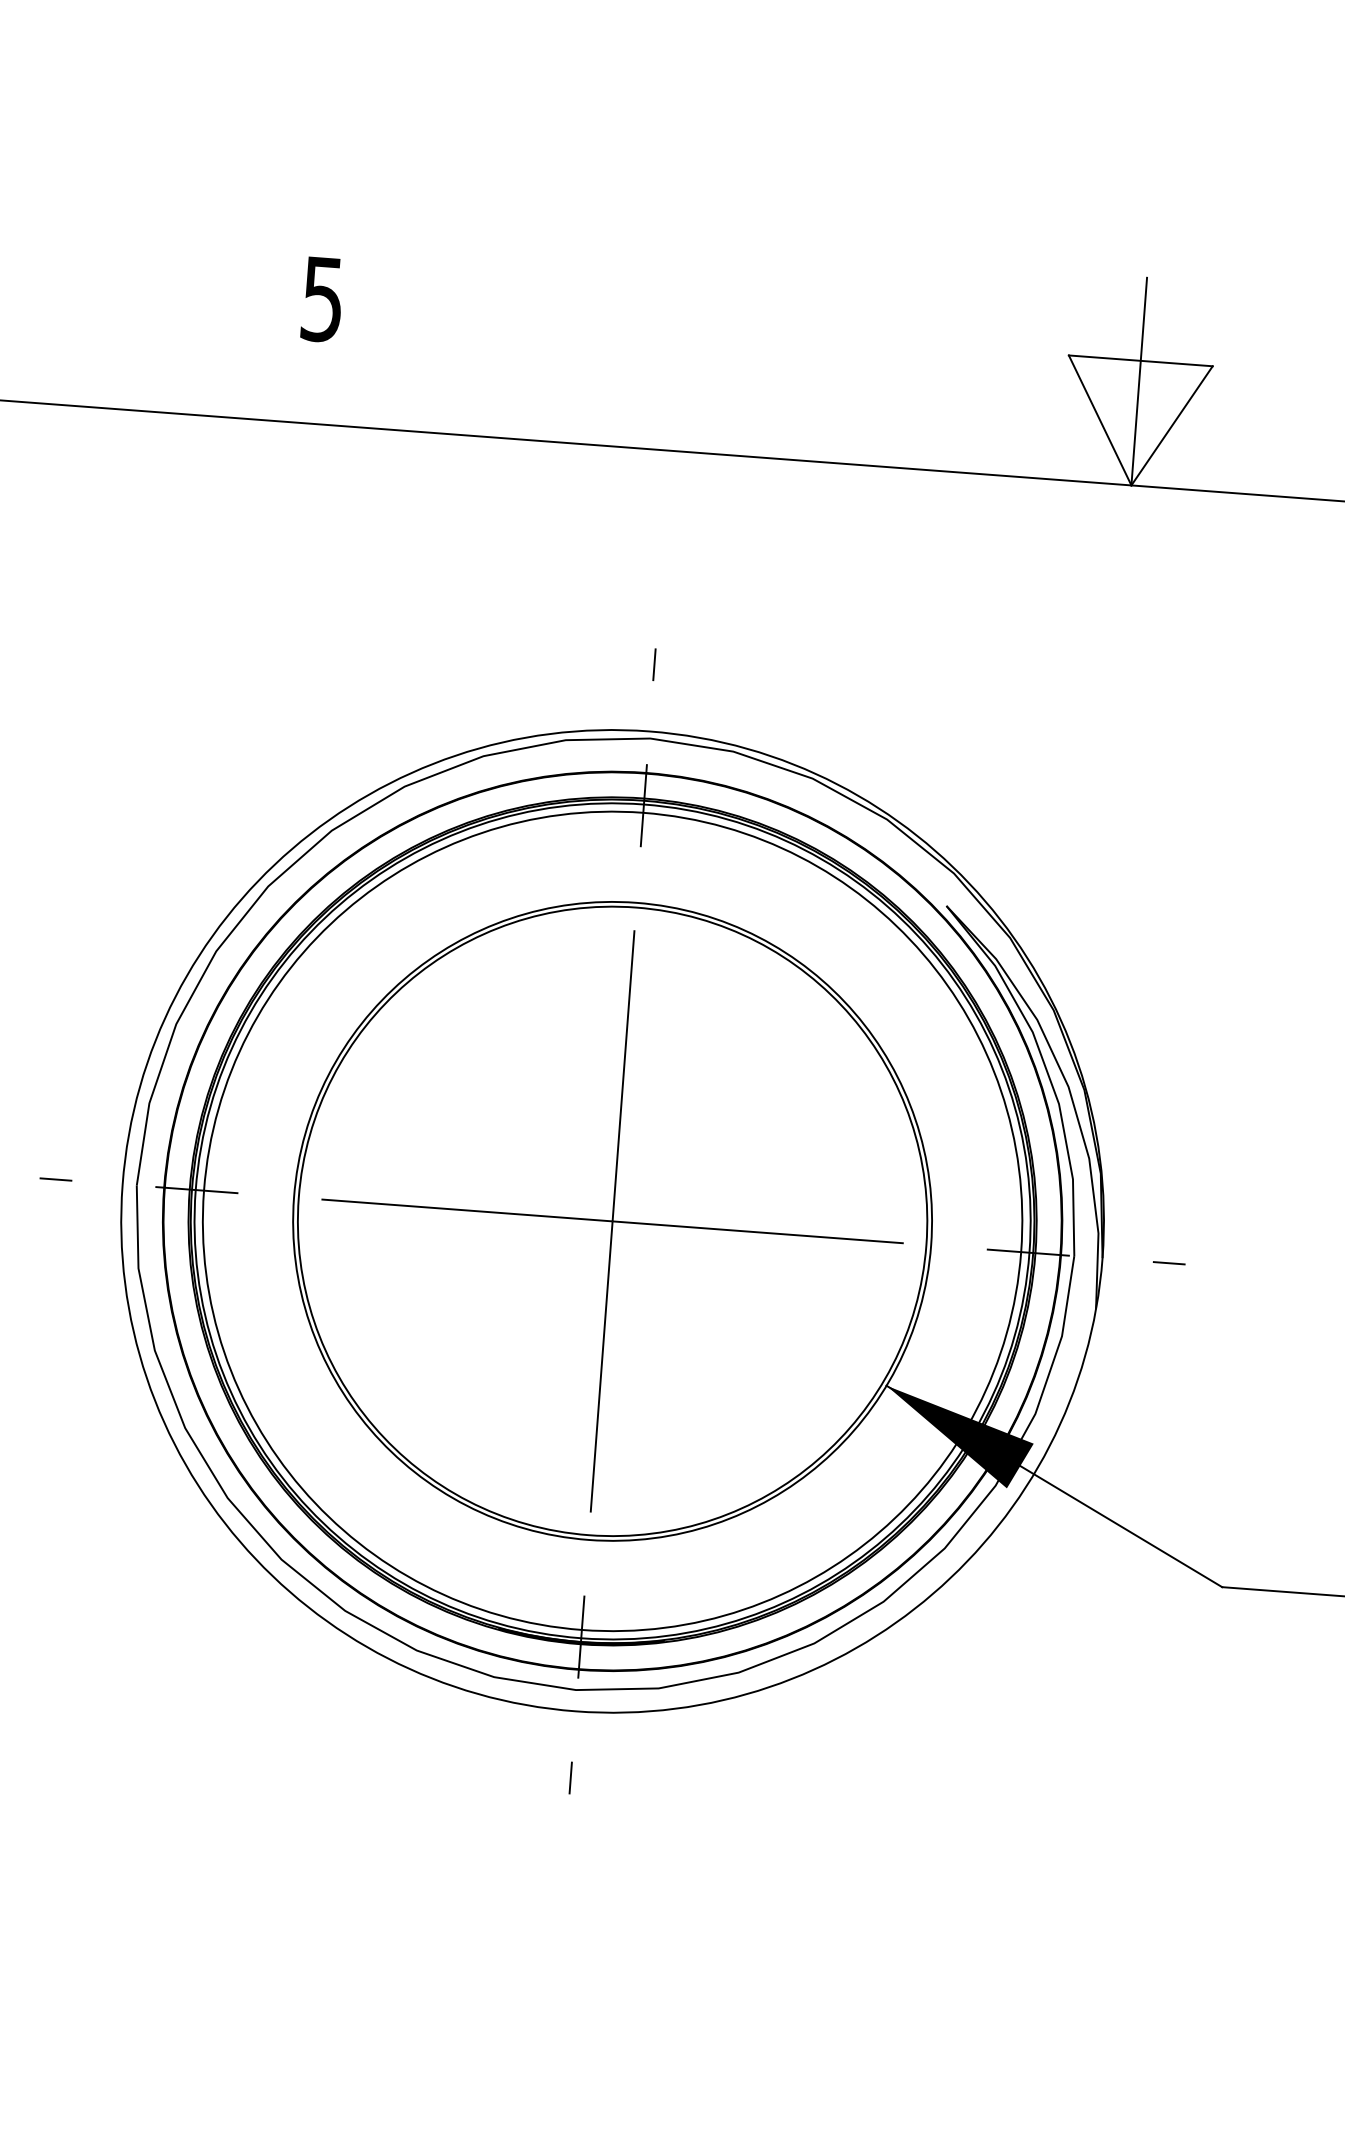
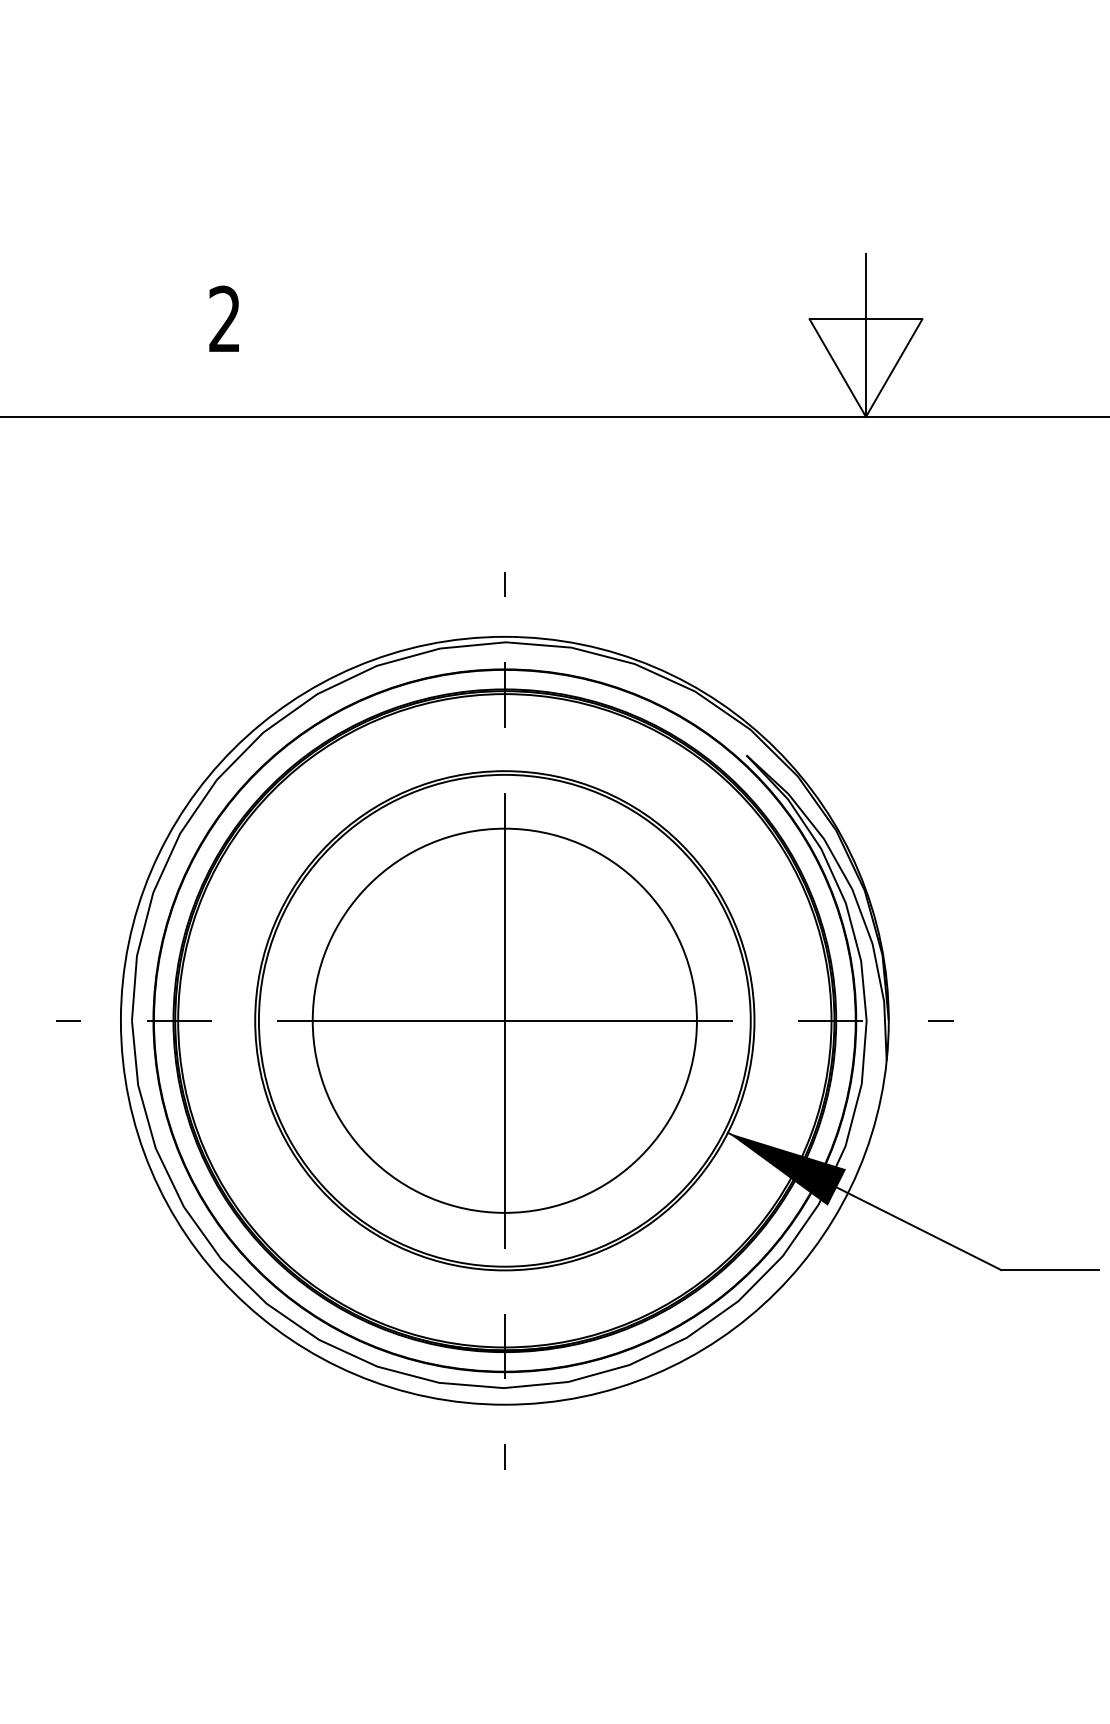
text: (322, 298) -> (224, 318), 5 -> 2
circle: (612, 1220) -> (504, 1020), size x0.6

